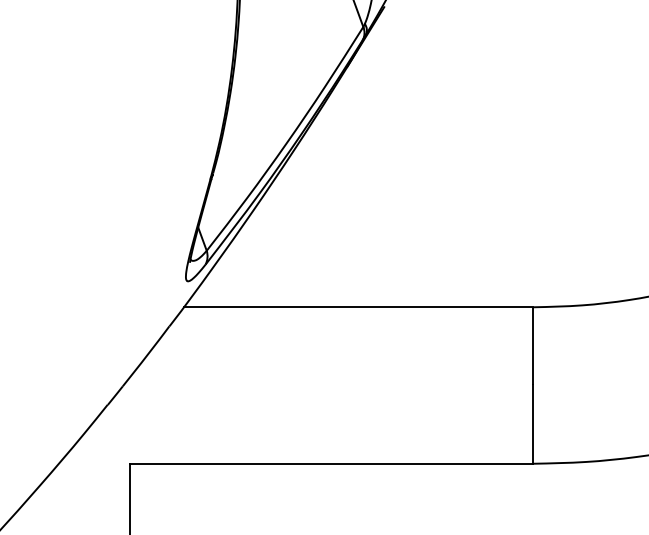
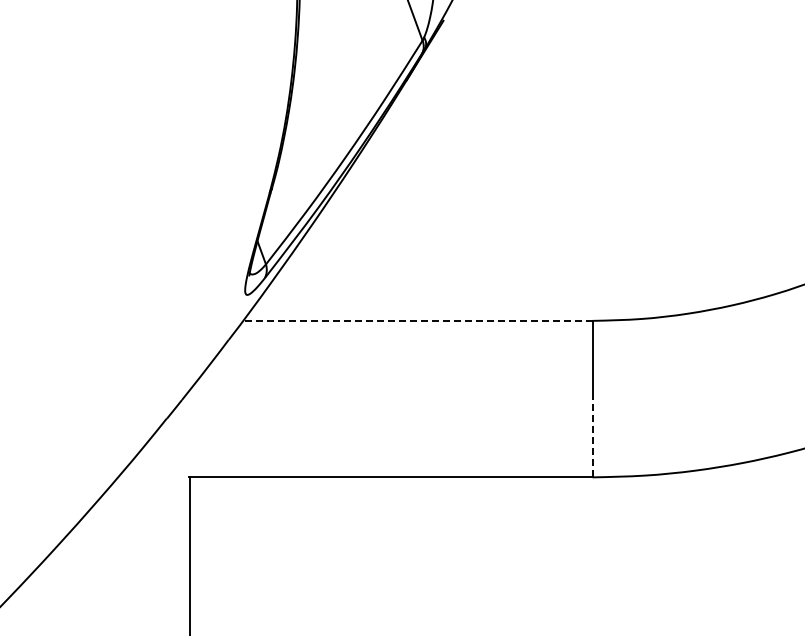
line: (358, 306) -> (417, 320), solid -> dashed
line: (533, 423) -> (592, 437), solid -> dashed

